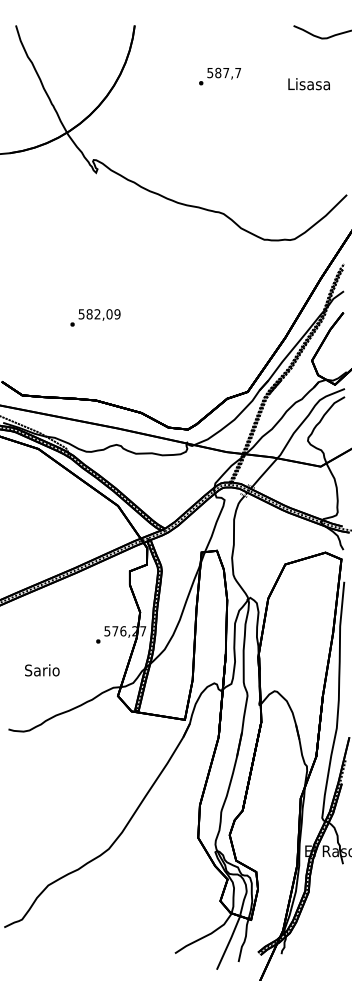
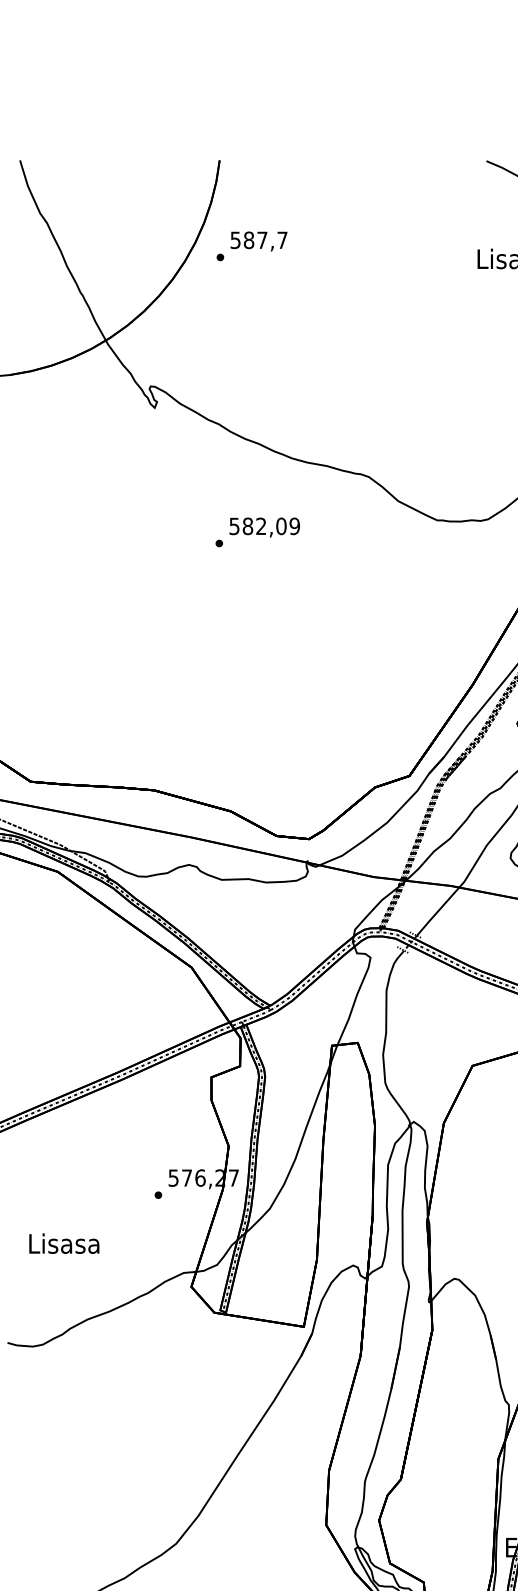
text: (219, 76) -> (251, 246), moved
text: (95, 317) -> (257, 531), moved
text: (42, 670) -> (64, 1243), Sario -> Lisasa

